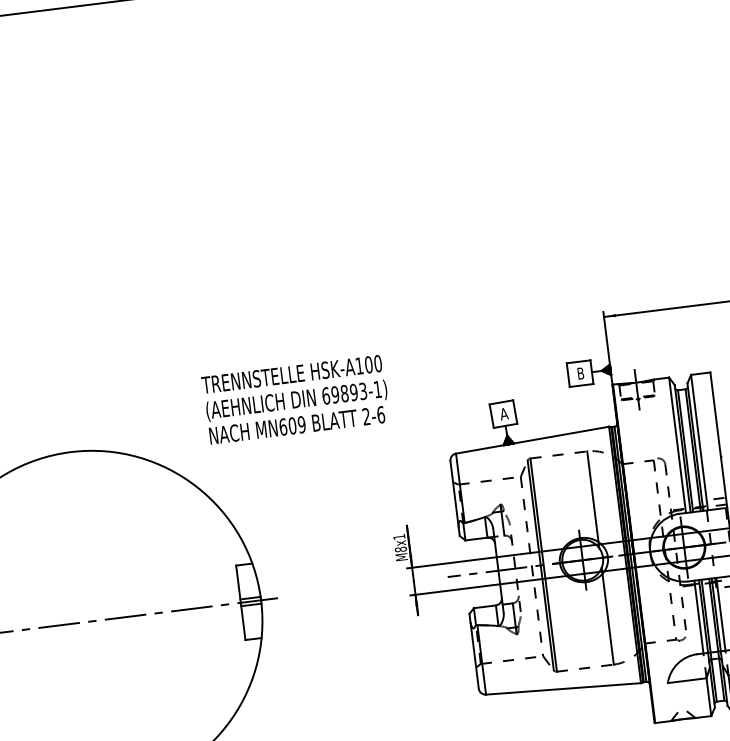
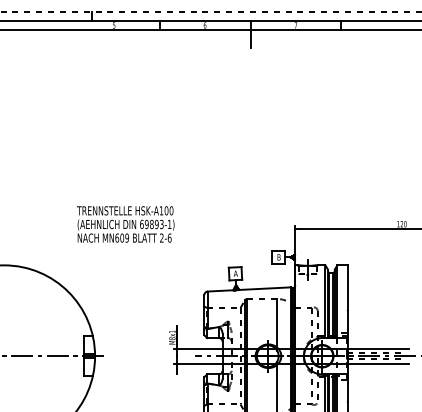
text: (295, 399) -> (125, 224), moved

